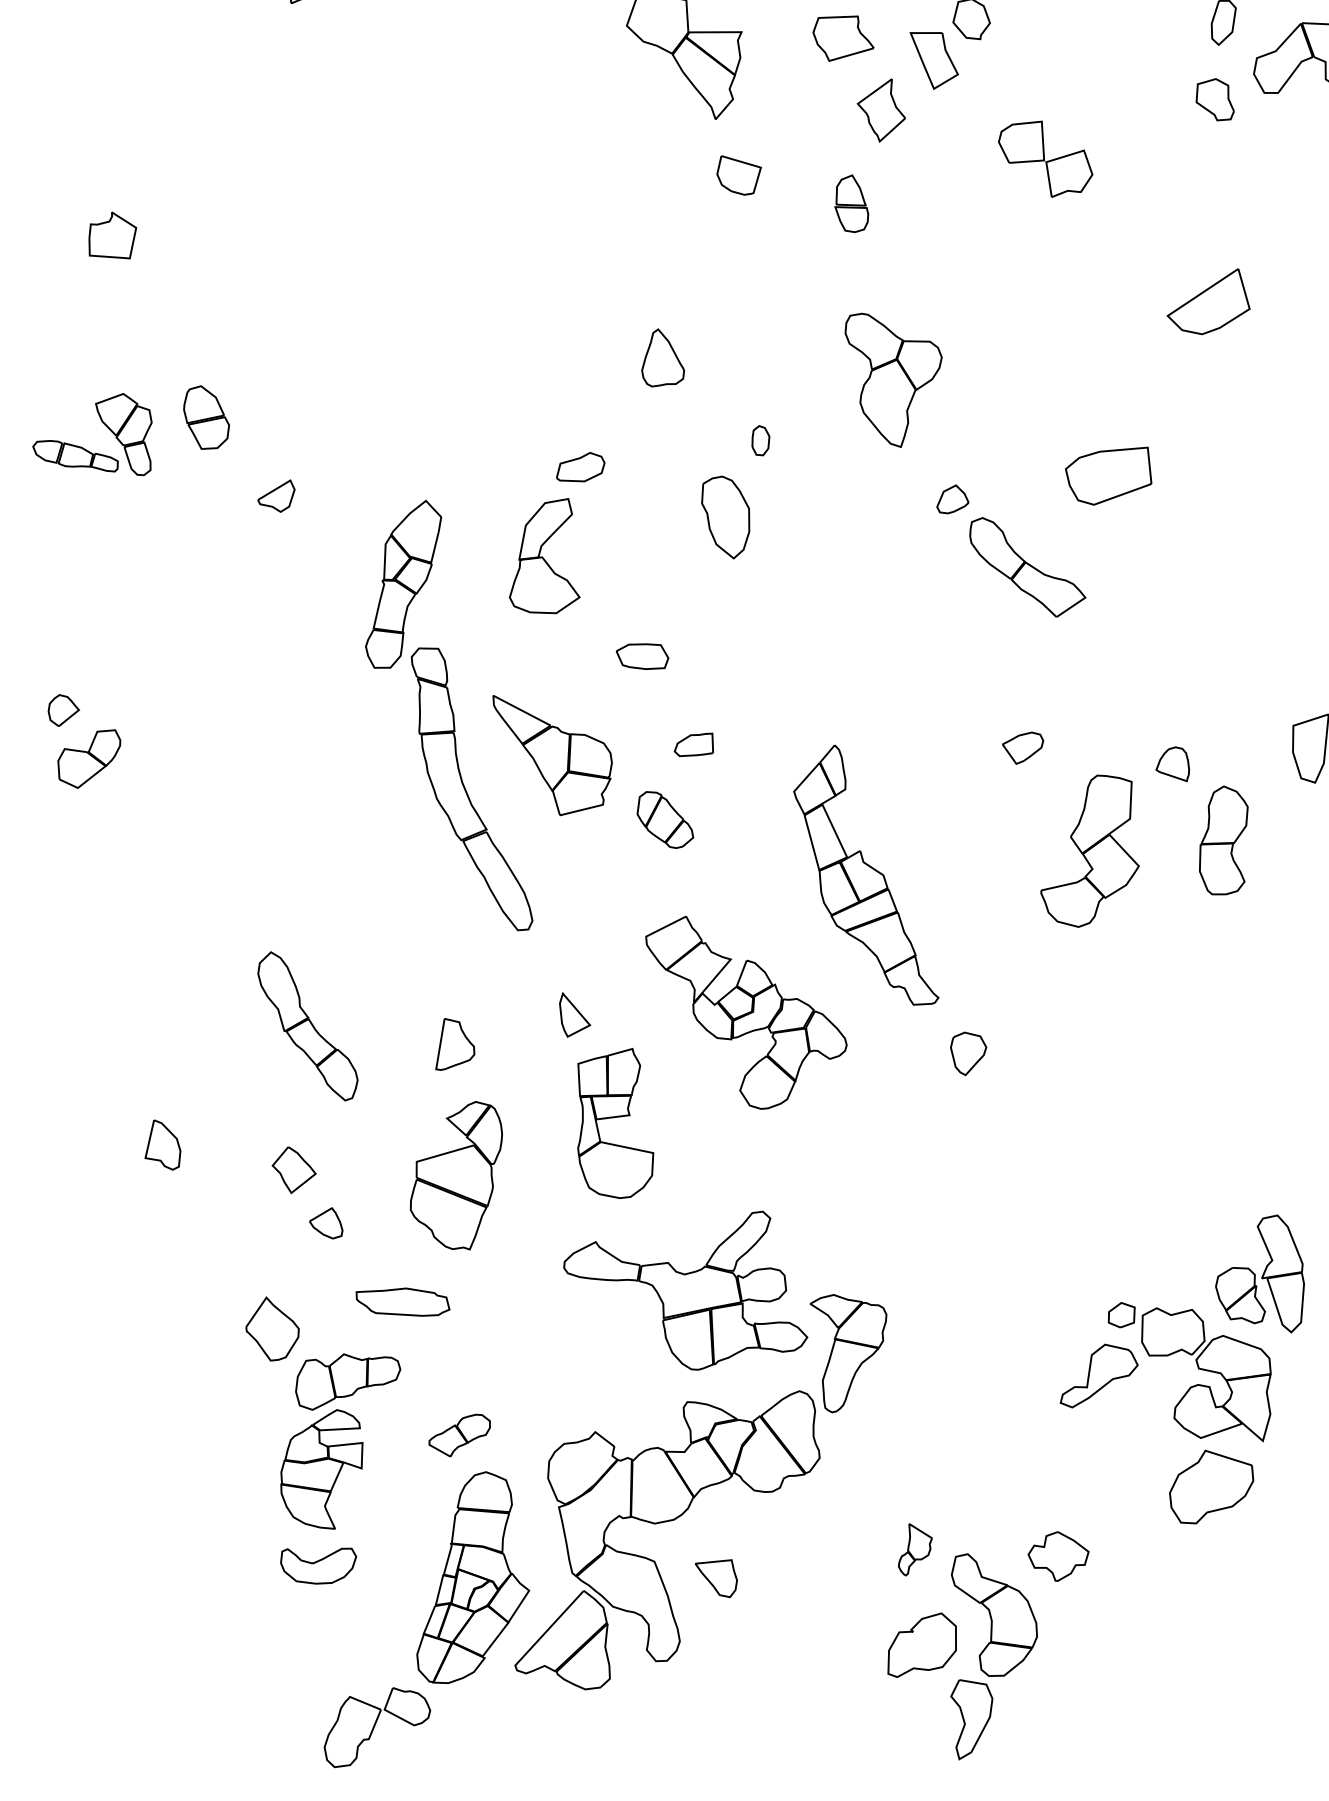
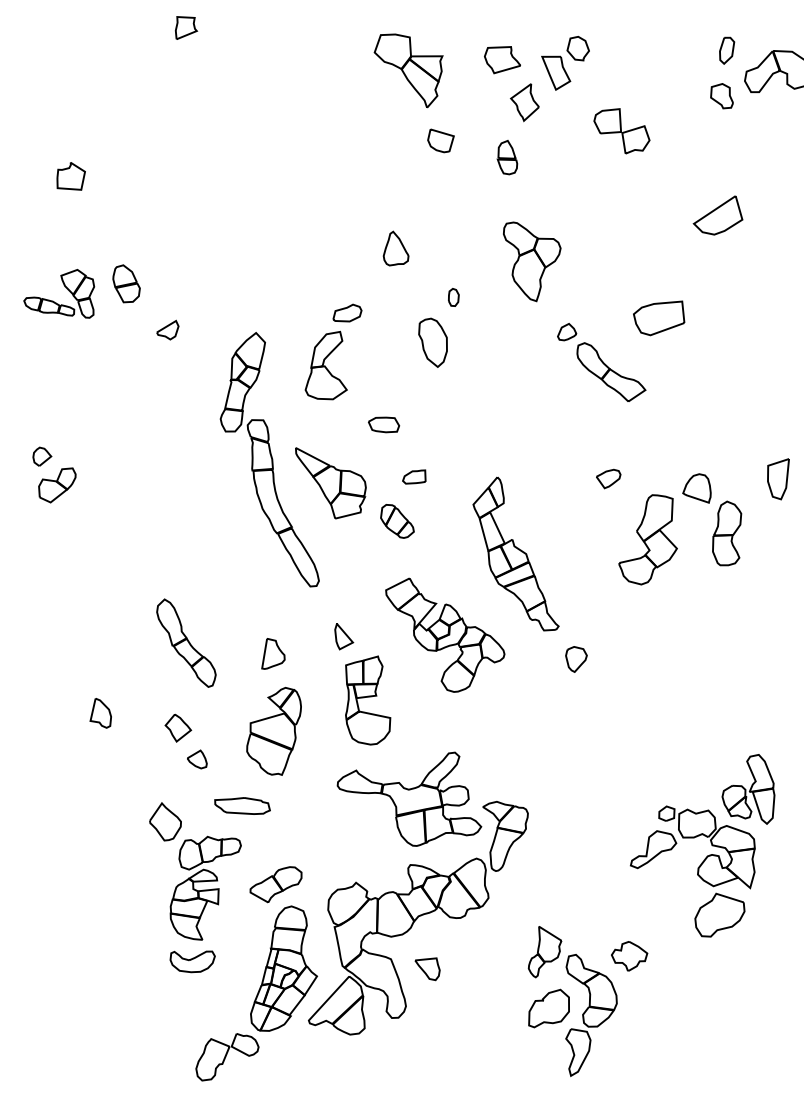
part: (1171, 764) -> (696, 488), size x1.43
part: (458, 1435) -> (275, 884), size x1.43
part: (914, 1550) -> (544, 952), size x1.67

